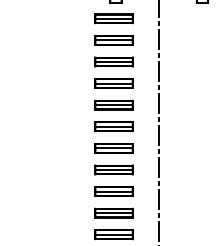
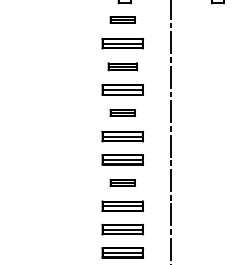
part: (113, 18) -> (122, 19), size x0.6
part: (113, 61) -> (122, 66), size x0.7
part: (113, 104) -> (122, 112), size x0.6
part: (113, 169) -> (122, 182), size x0.6

